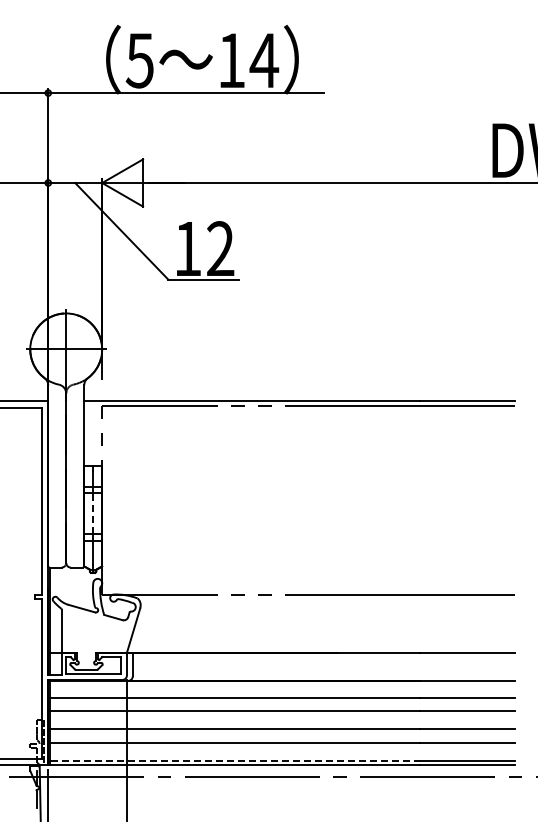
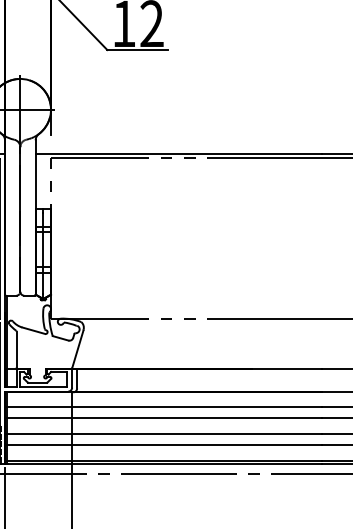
line: (93, 513) -> (43, 249), dashed -> solid
line: (235, 760) -> (164, 460), dashed -> solid

